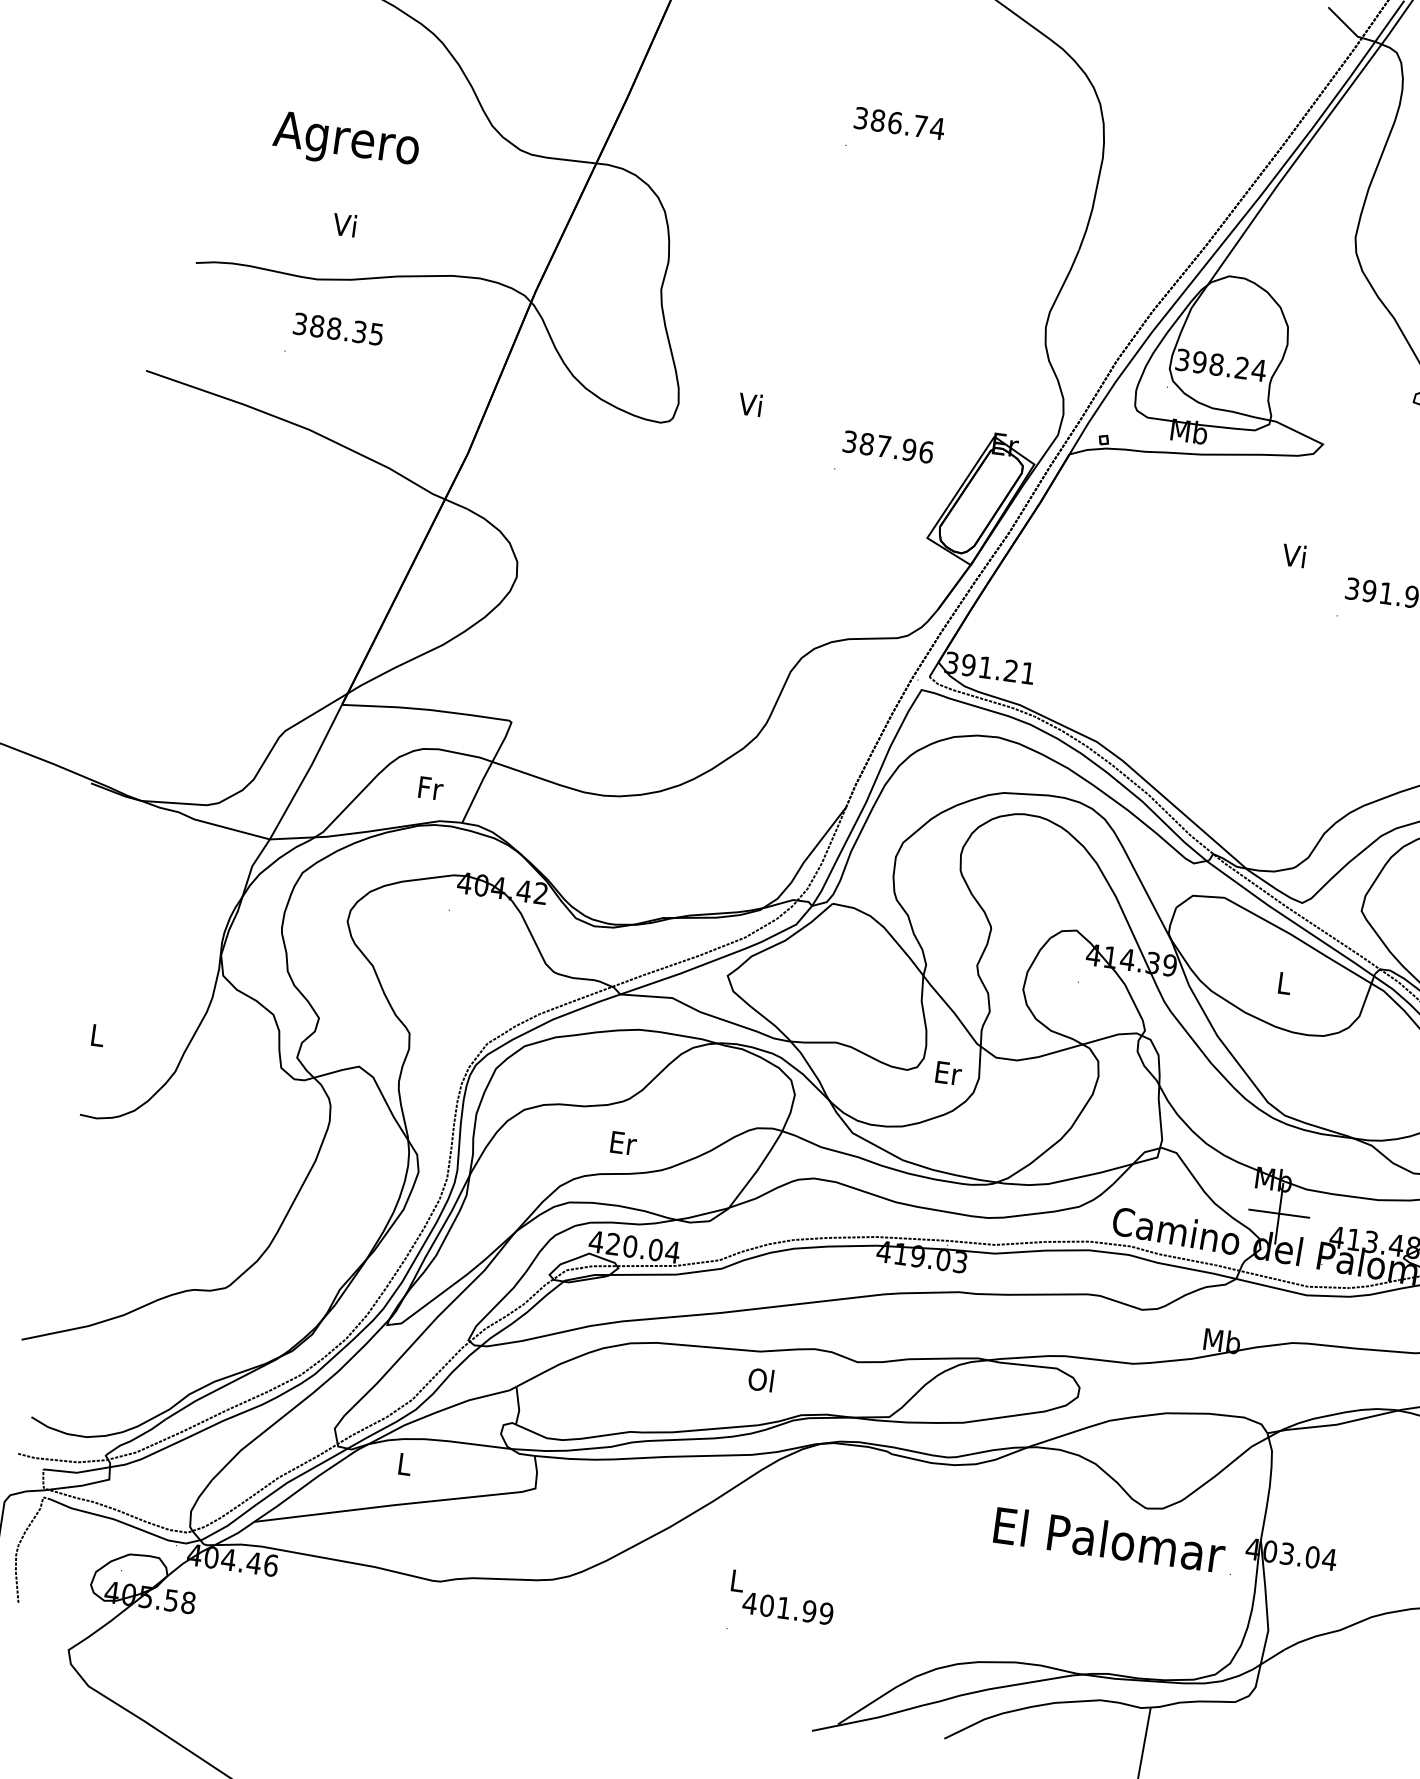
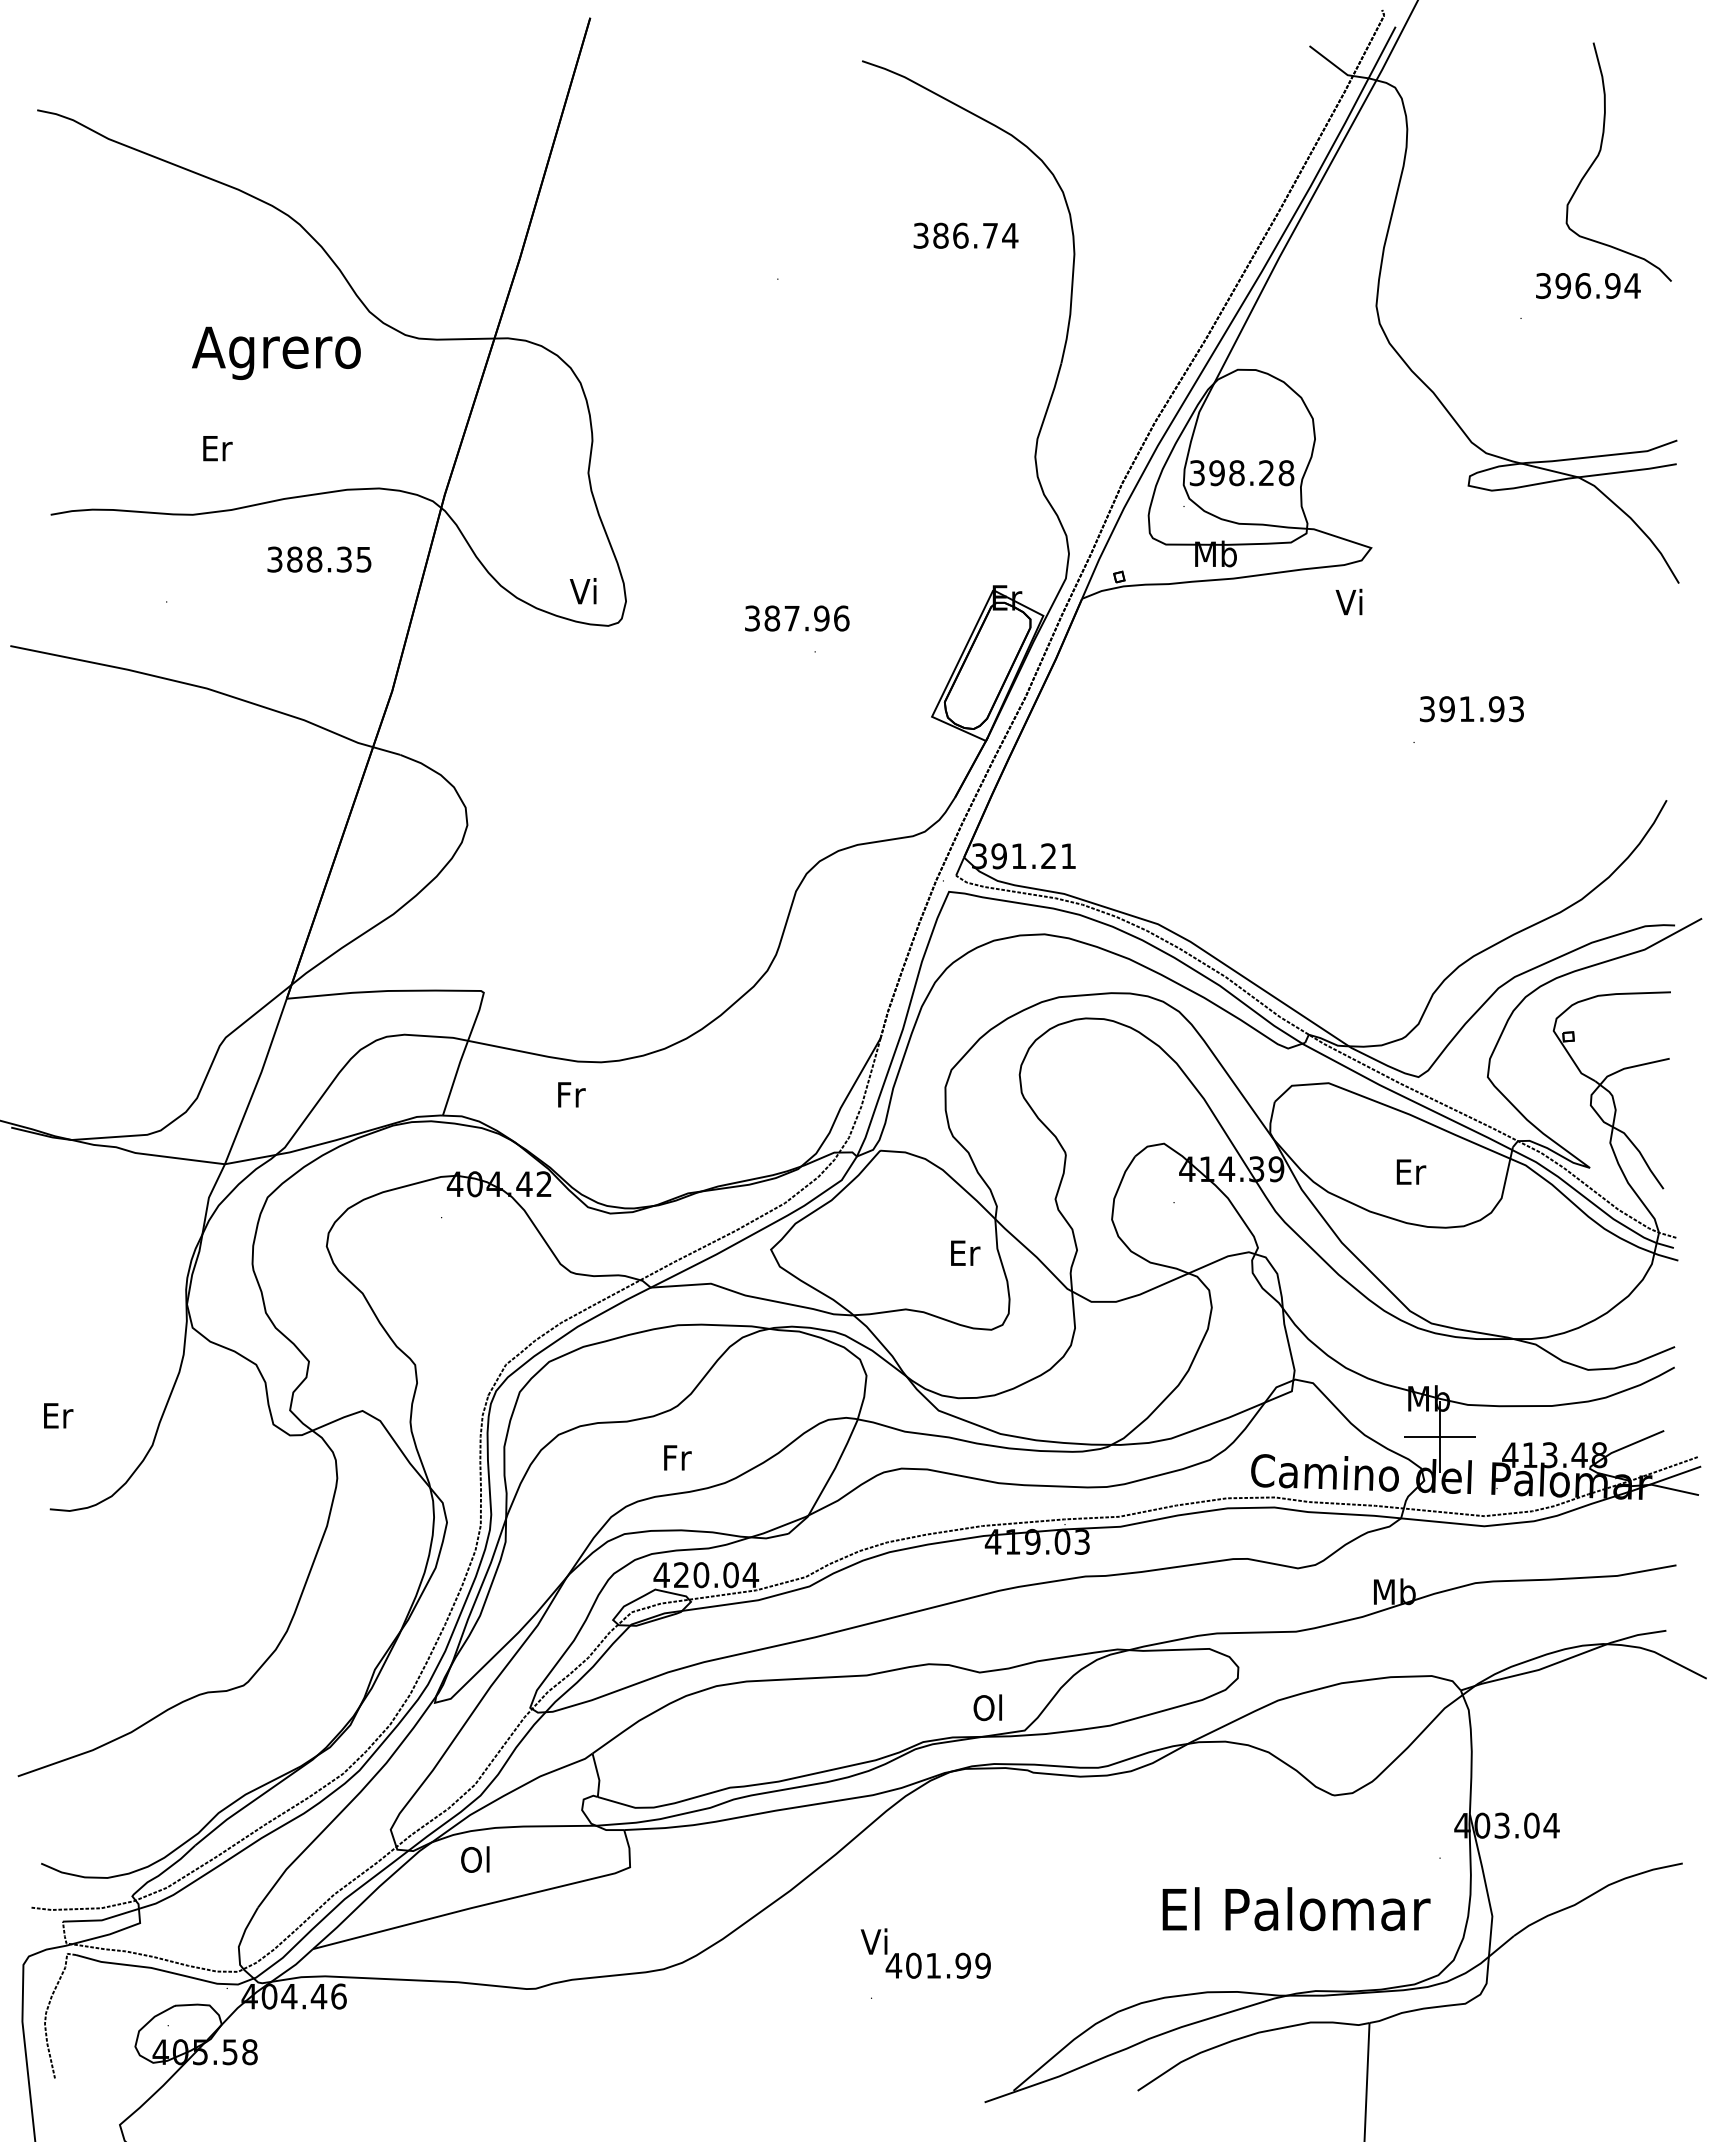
text: (899, 123) -> (965, 235), moved
text: (346, 142) -> (276, 353), moved
text: (345, 224) -> (216, 447), Vi -> Er
text: (338, 329) -> (319, 559), moved
text: (1259, 370) -> (1286, 473), 398.24 -> 398.28
text: (749, 404) -> (582, 591), moved
text: (888, 447) -> (797, 618), moved
text: (1293, 555) -> (1348, 601), moved
text: (430, 788) -> (571, 1094), moved
text: (1285, 983) -> (1411, 1171), L -> Er
text: (98, 1035) -> (58, 1415), L -> Er
text: (948, 1072) -> (965, 1252), moved
text: (623, 1143) -> (677, 1457), Er -> Fr
text: (760, 1379) -> (987, 1707), moved
text: (403, 1463) -> (475, 1859), L -> Ol
text: (1109, 1540) -> (1296, 1909), moved
text: (735, 1580) -> (873, 1941), L -> Vi

